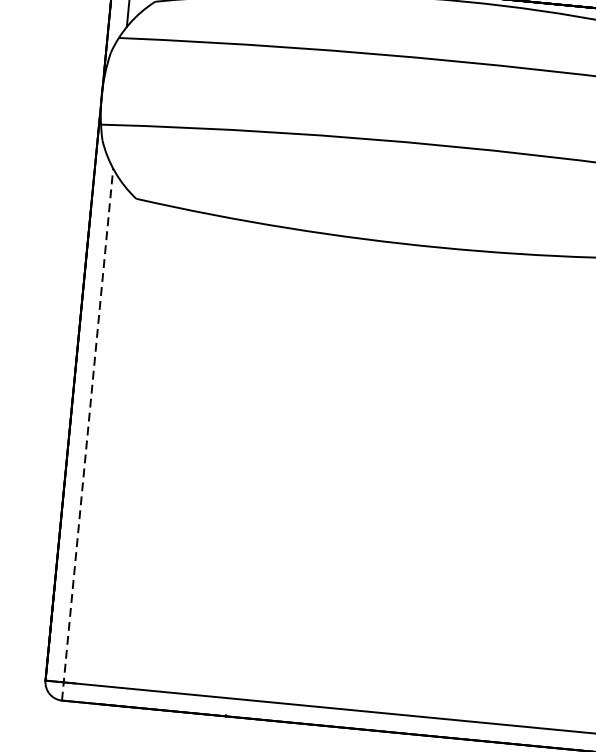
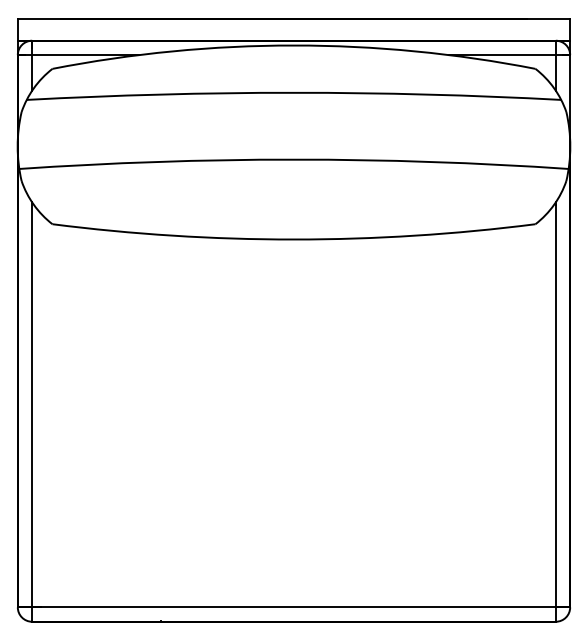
line: (87, 435) -> (32, 412), dashed -> solid

